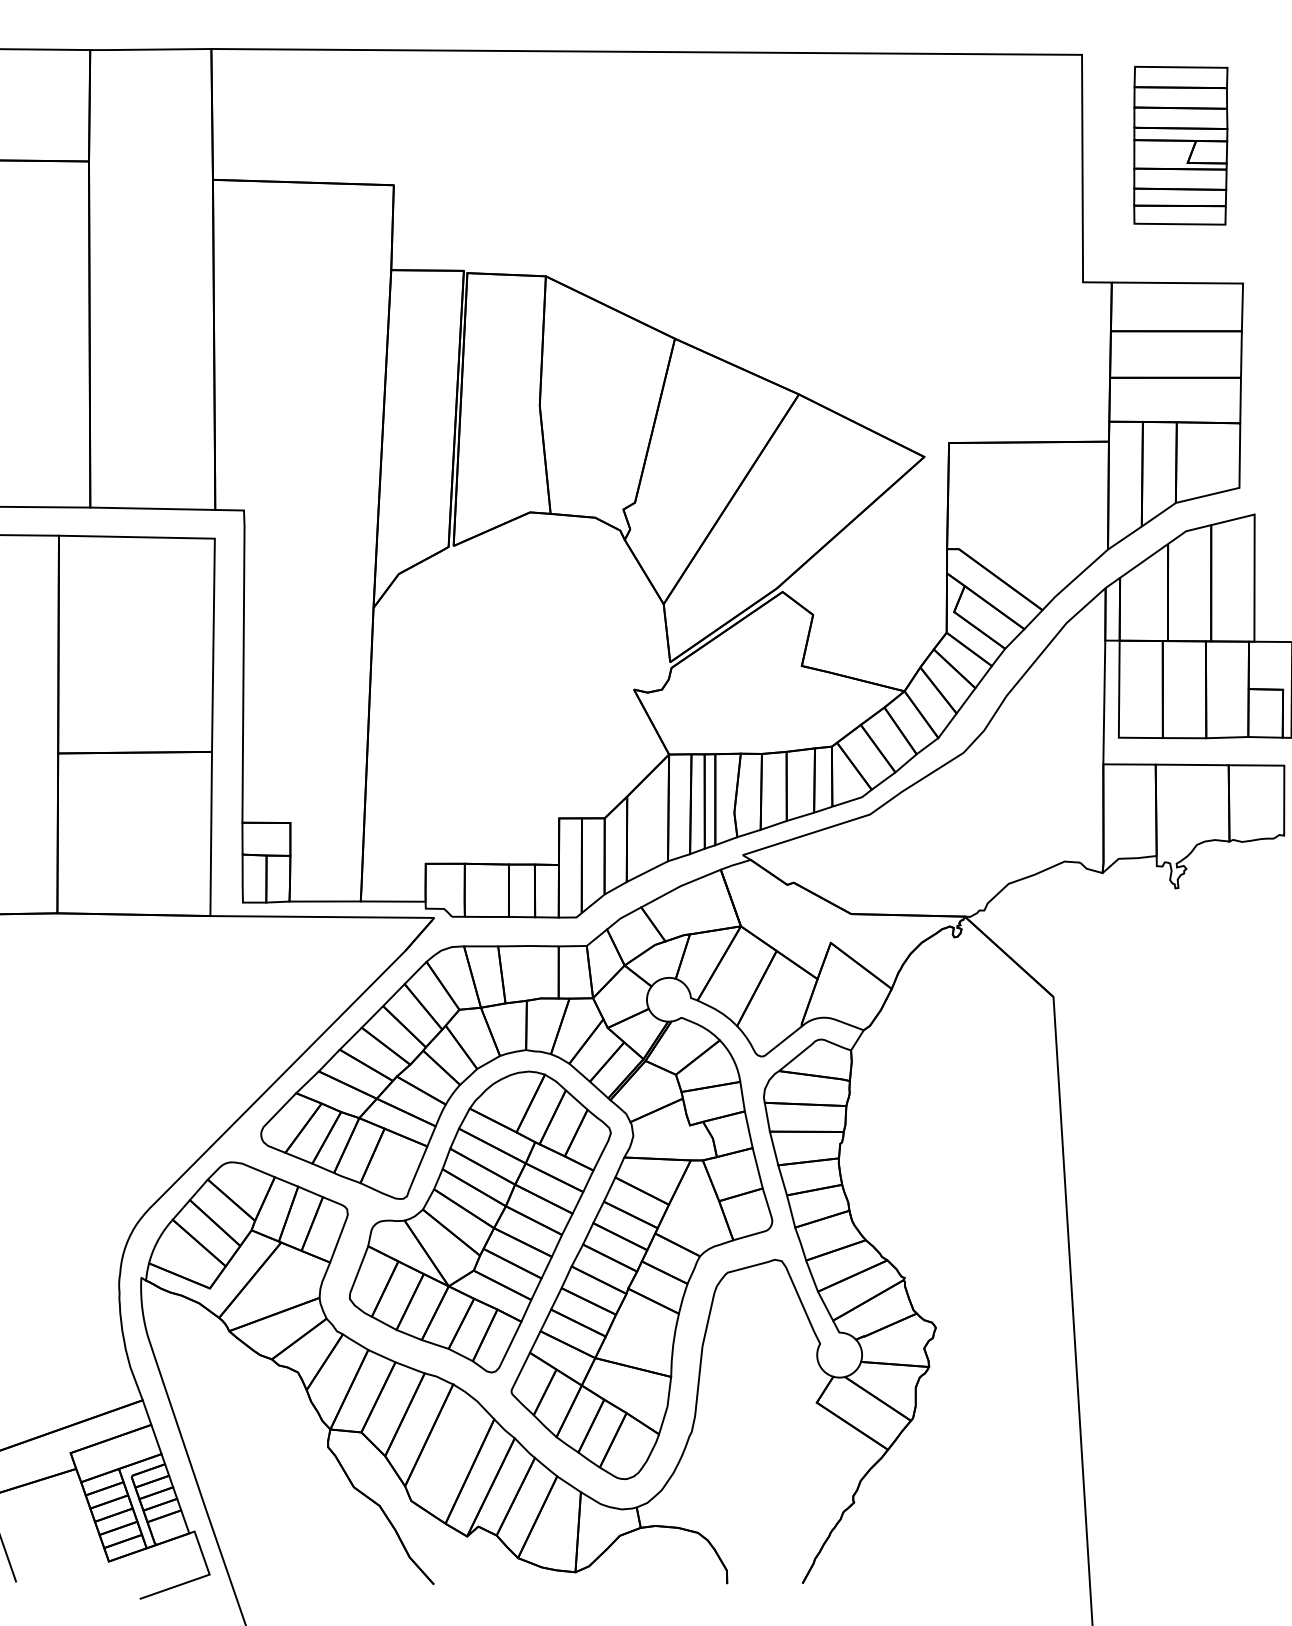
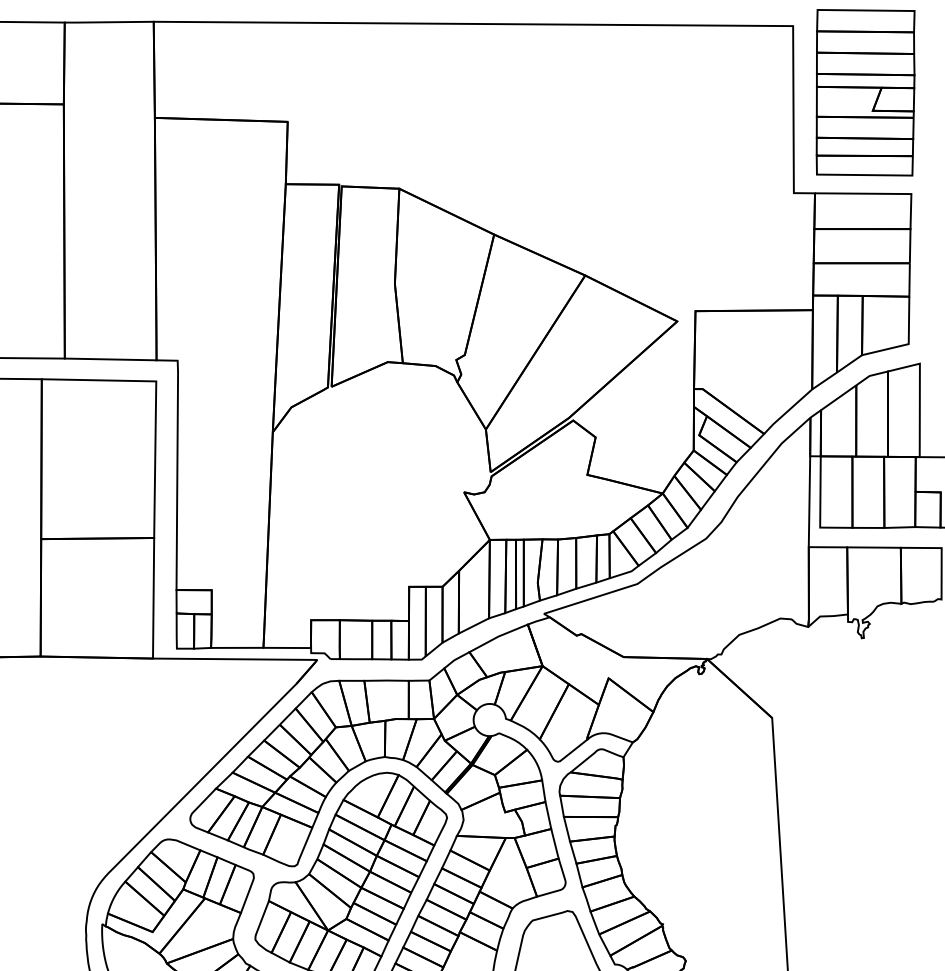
part: (1180, 145) -> (865, 92), size x1.43

